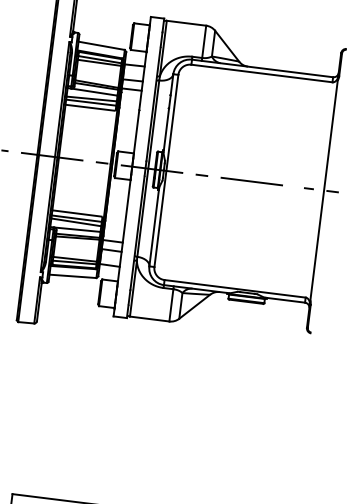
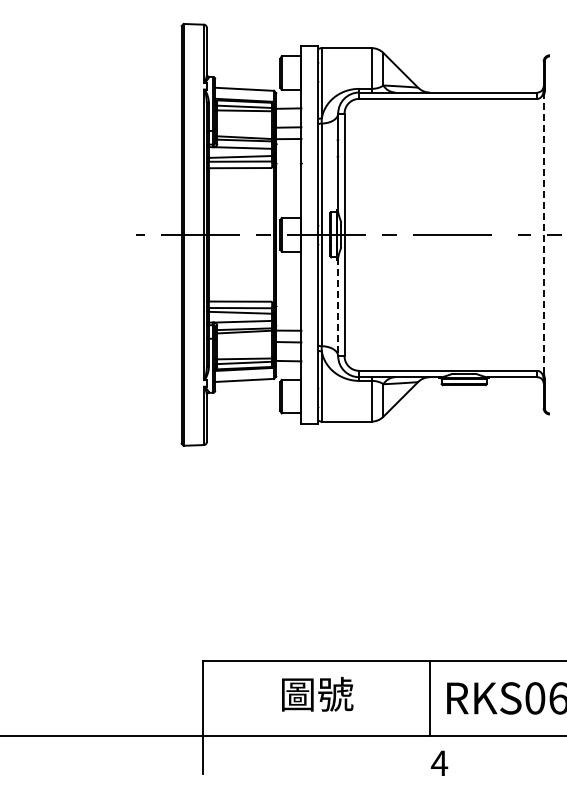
line: (323, 190) -> (543, 234), solid -> dashed
line: (154, 227) -> (338, 307), solid -> dashed

